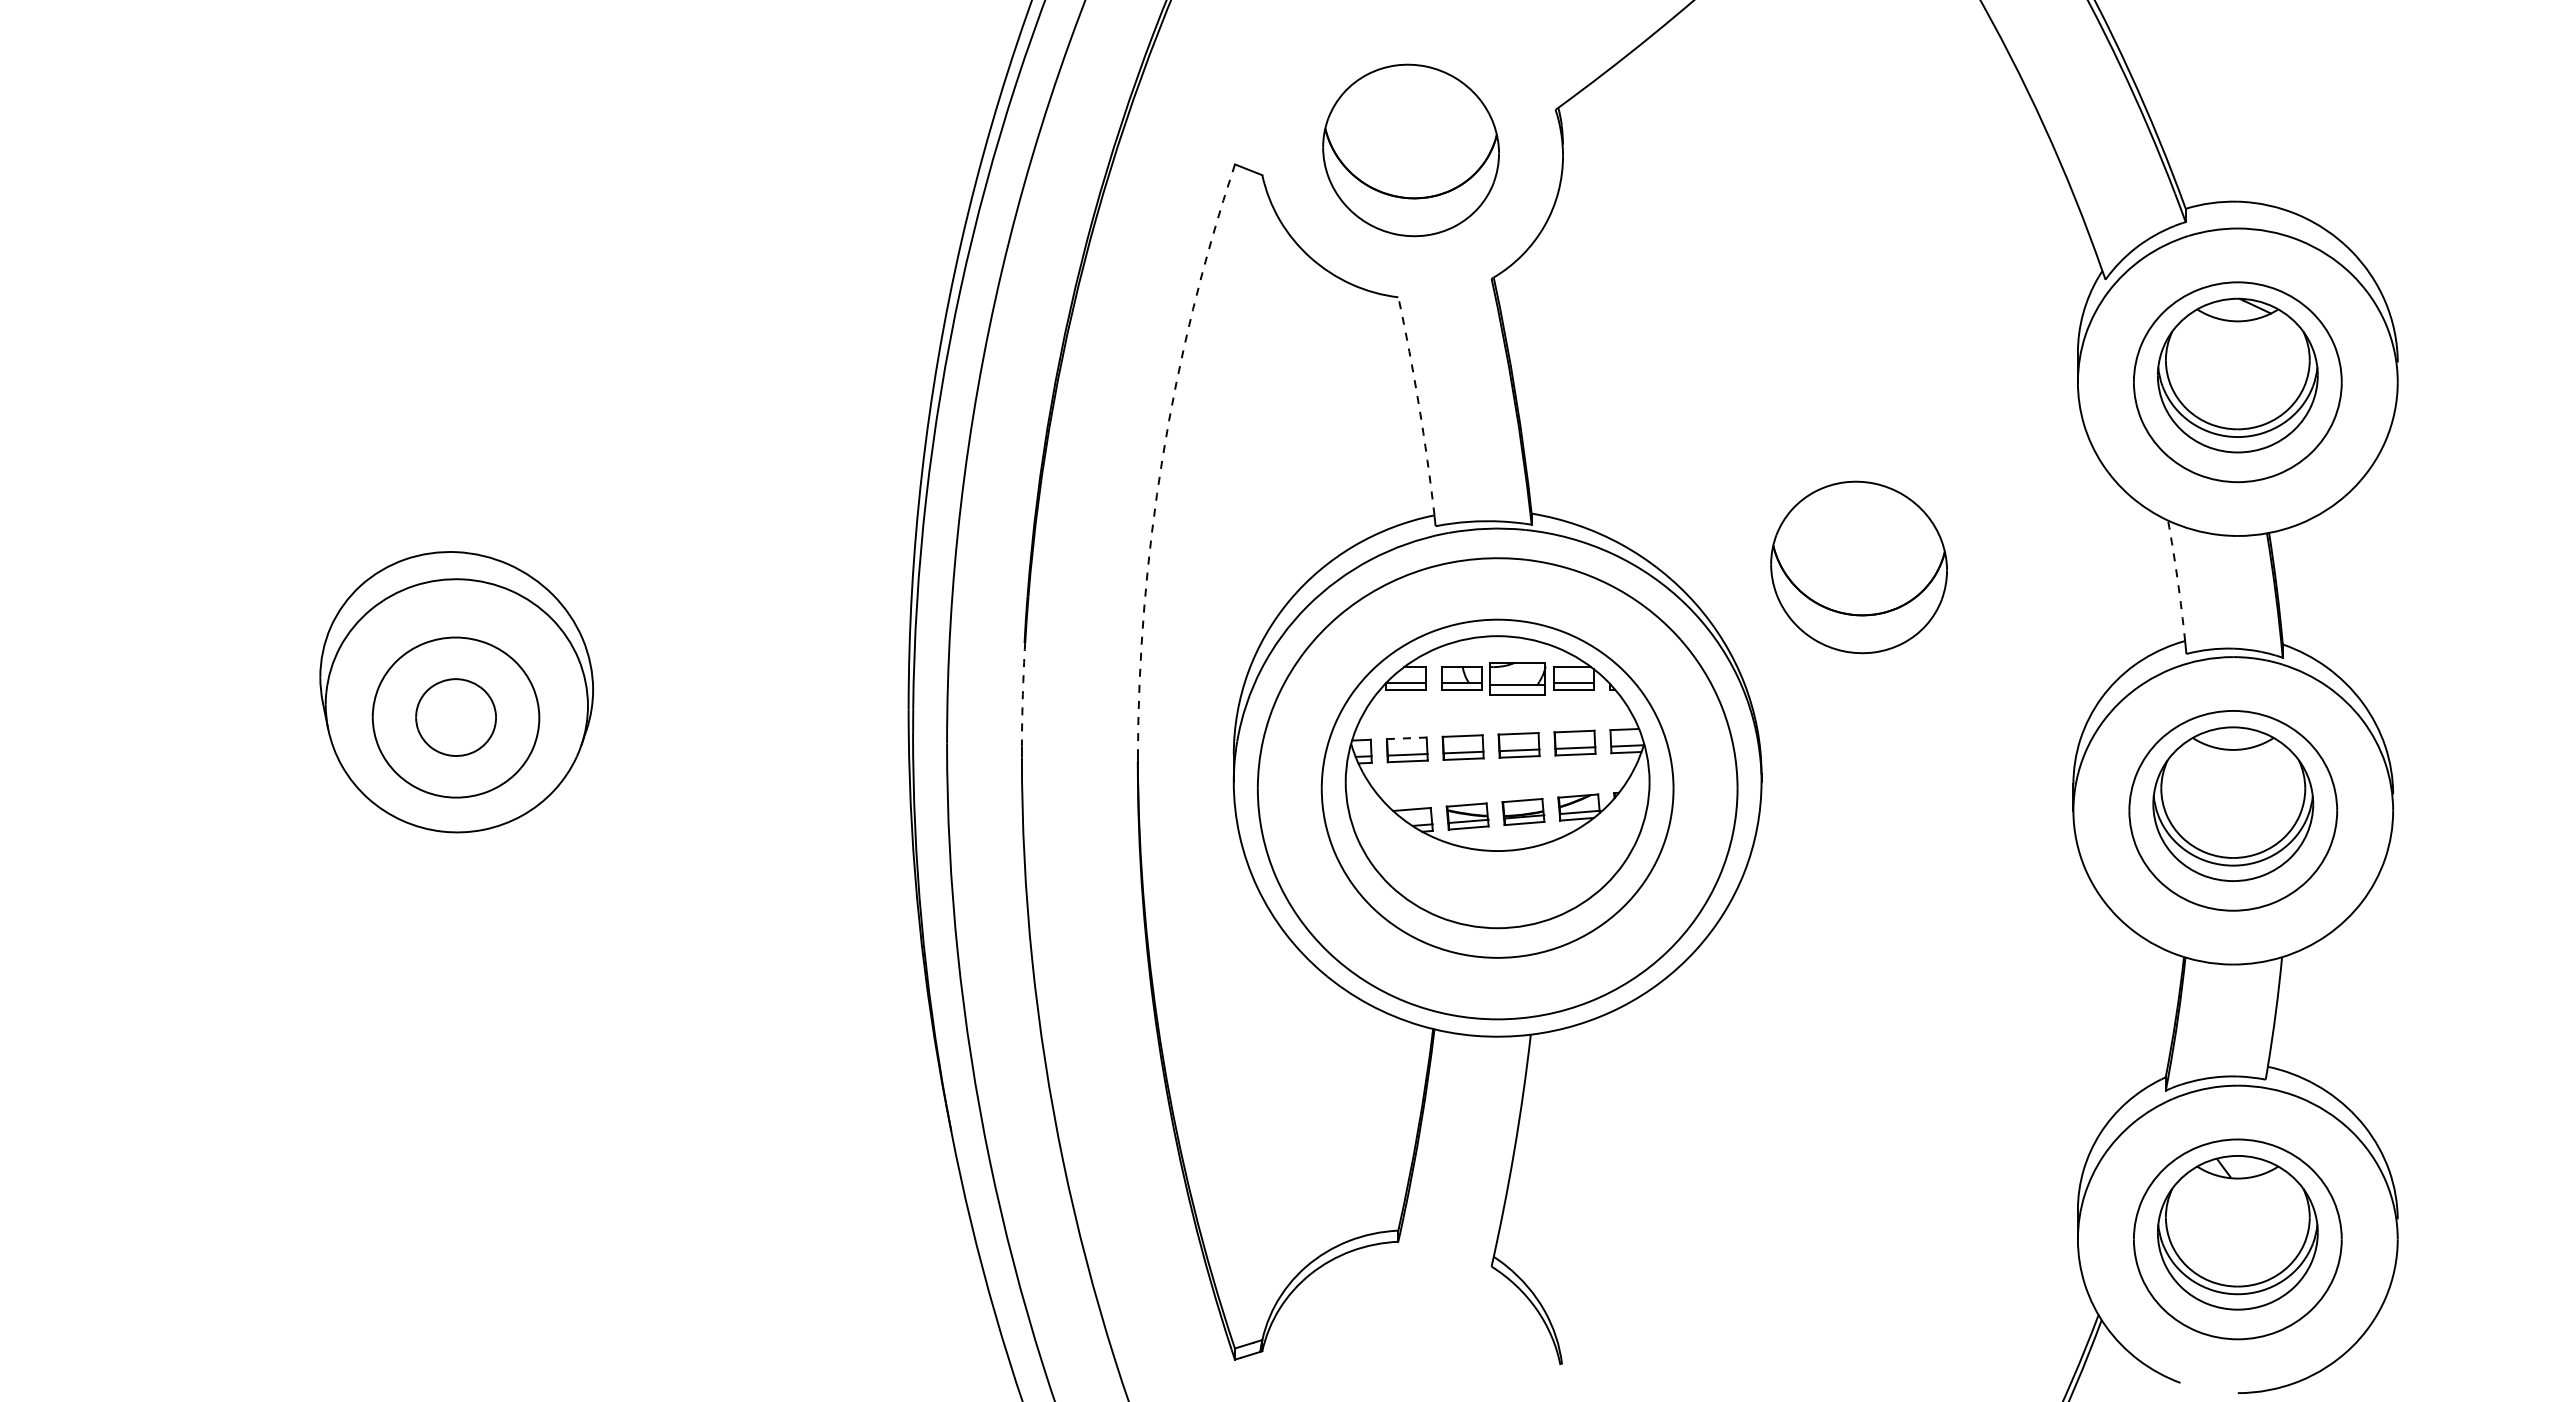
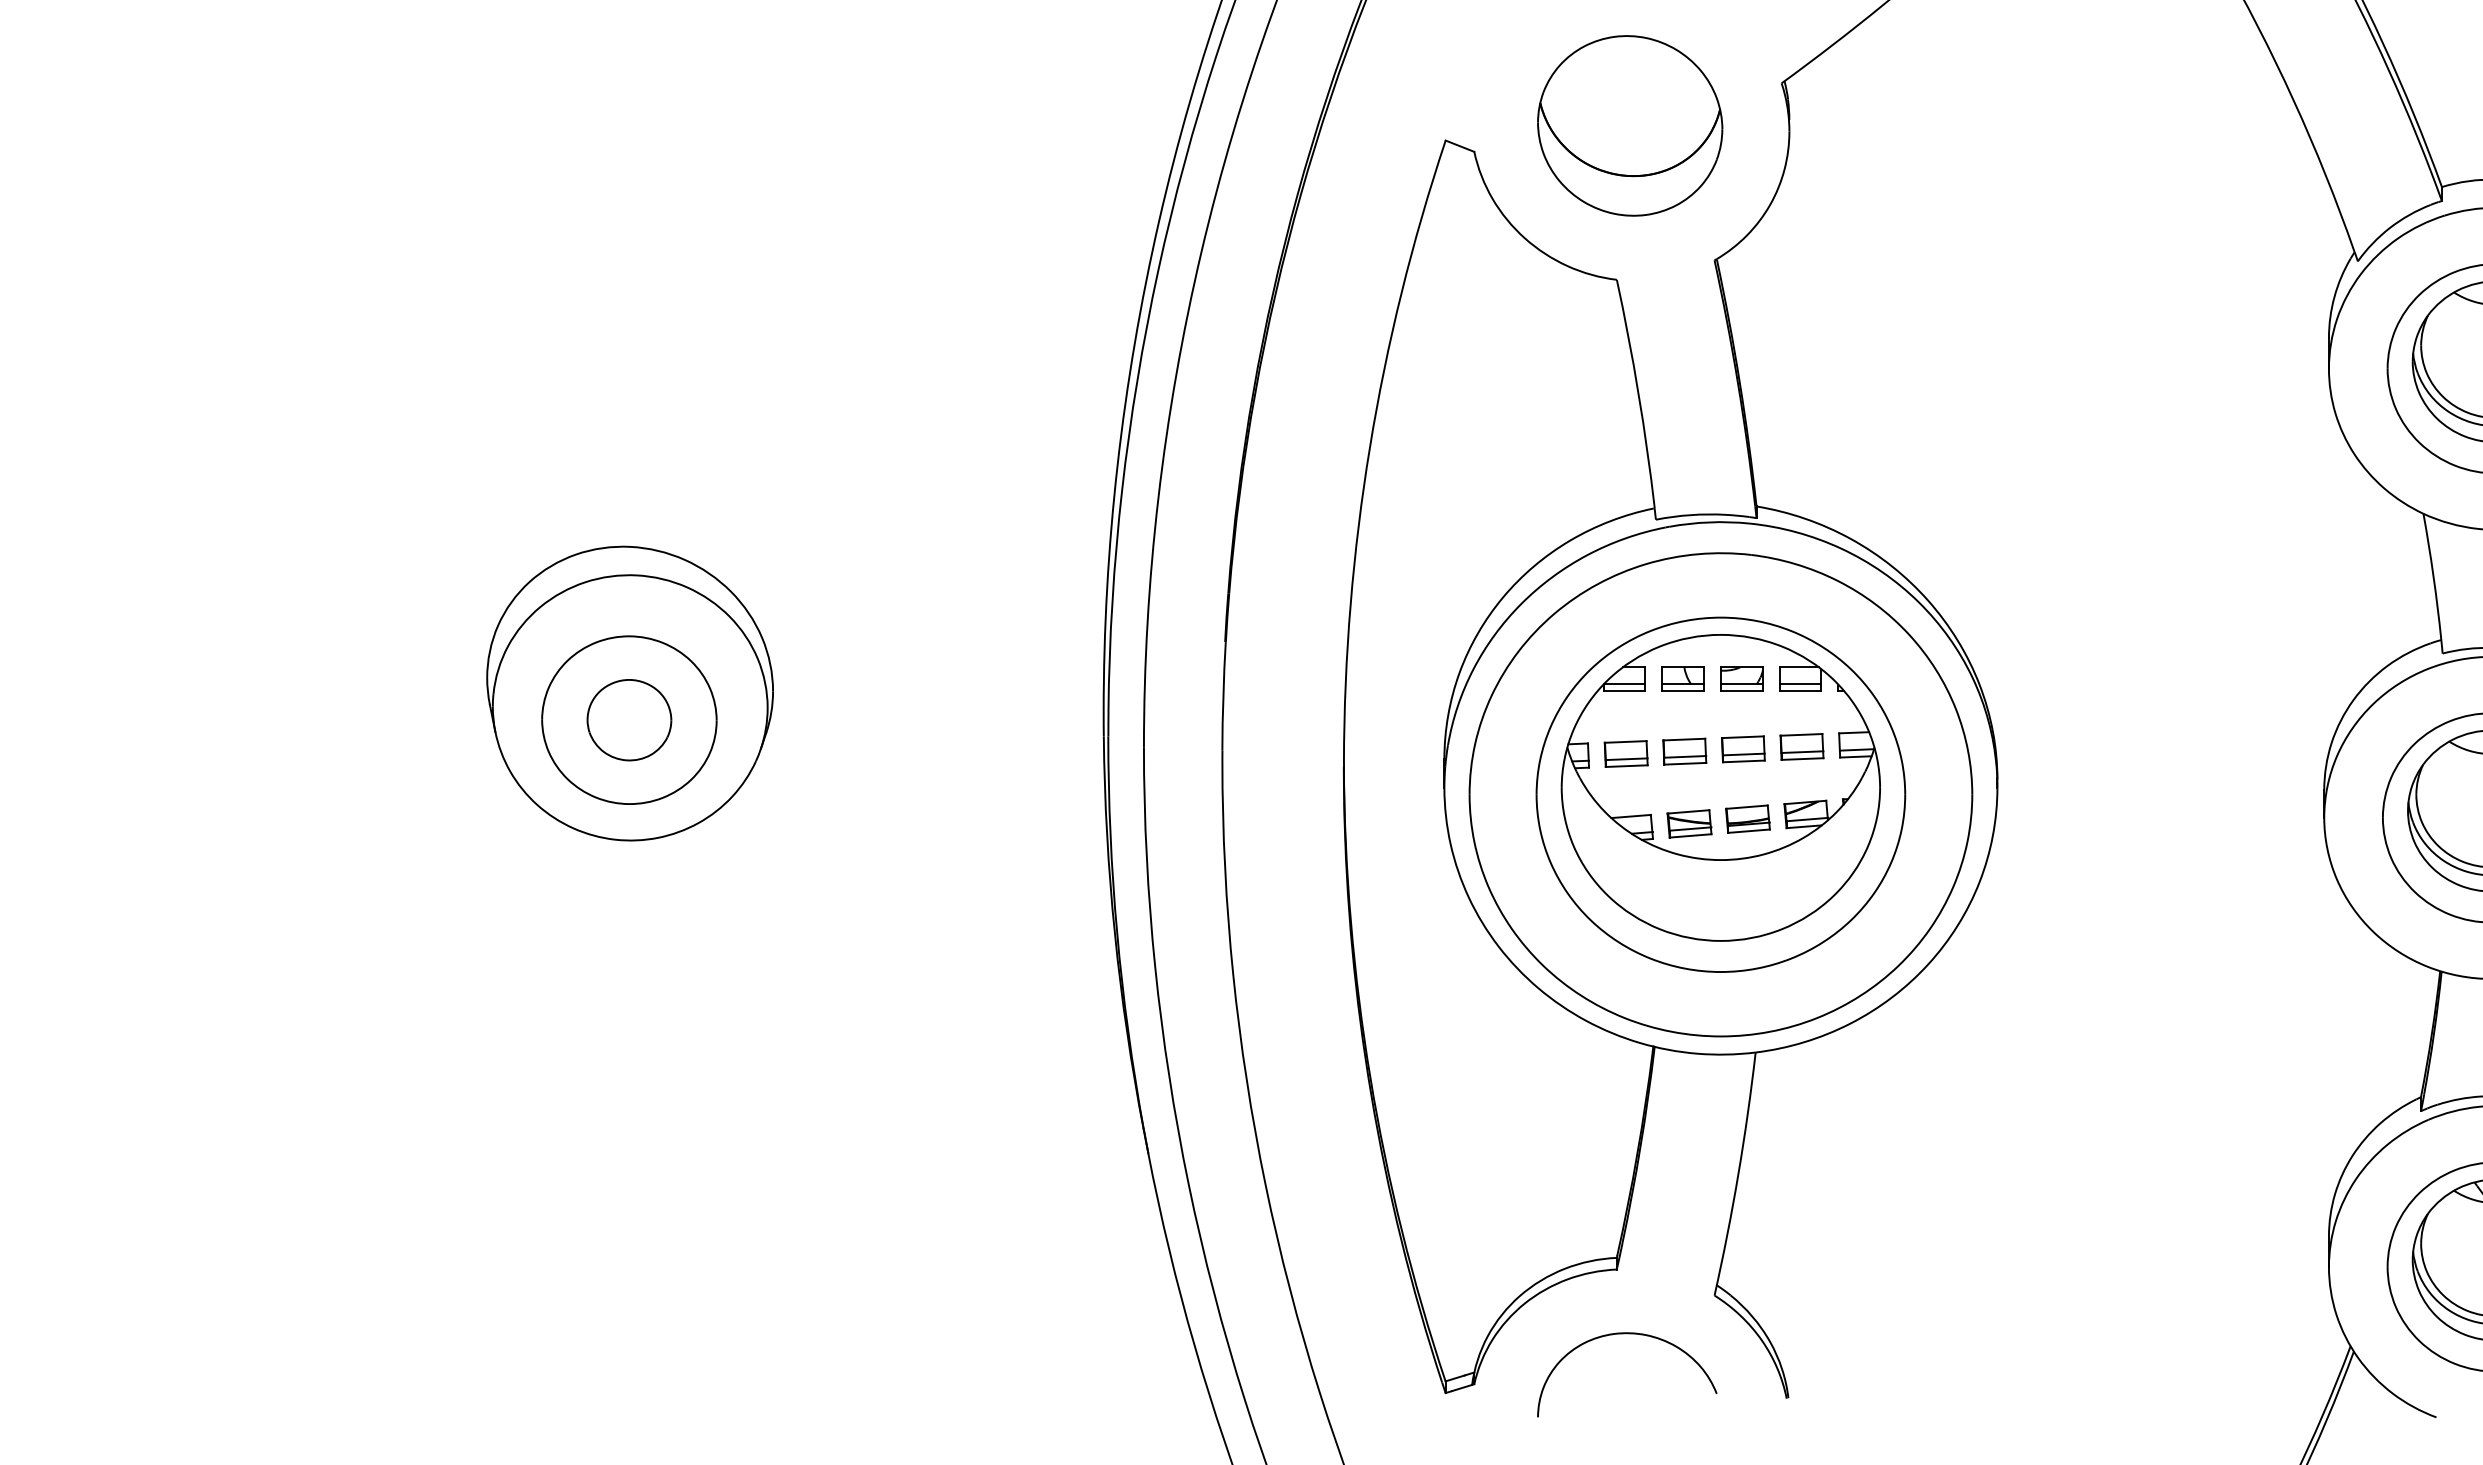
arc: (1419, 405) -> (1639, 393), dashed -> solid
arc: (1162, 457) -> (1369, 447), dashed -> solid
part: (1858, 567) -> (2099, 562), removed
arc: (2177, 580) -> (2433, 576), dashed -> solid
part: (1517, 678) -> (1741, 679), size x0.71
arc: (1022, 694) -> (1222, 696), dashed -> solid
line: (1406, 738) -> (1625, 742), dashed -> solid
curve: (1408, 1303) -> (1627, 1334), added

